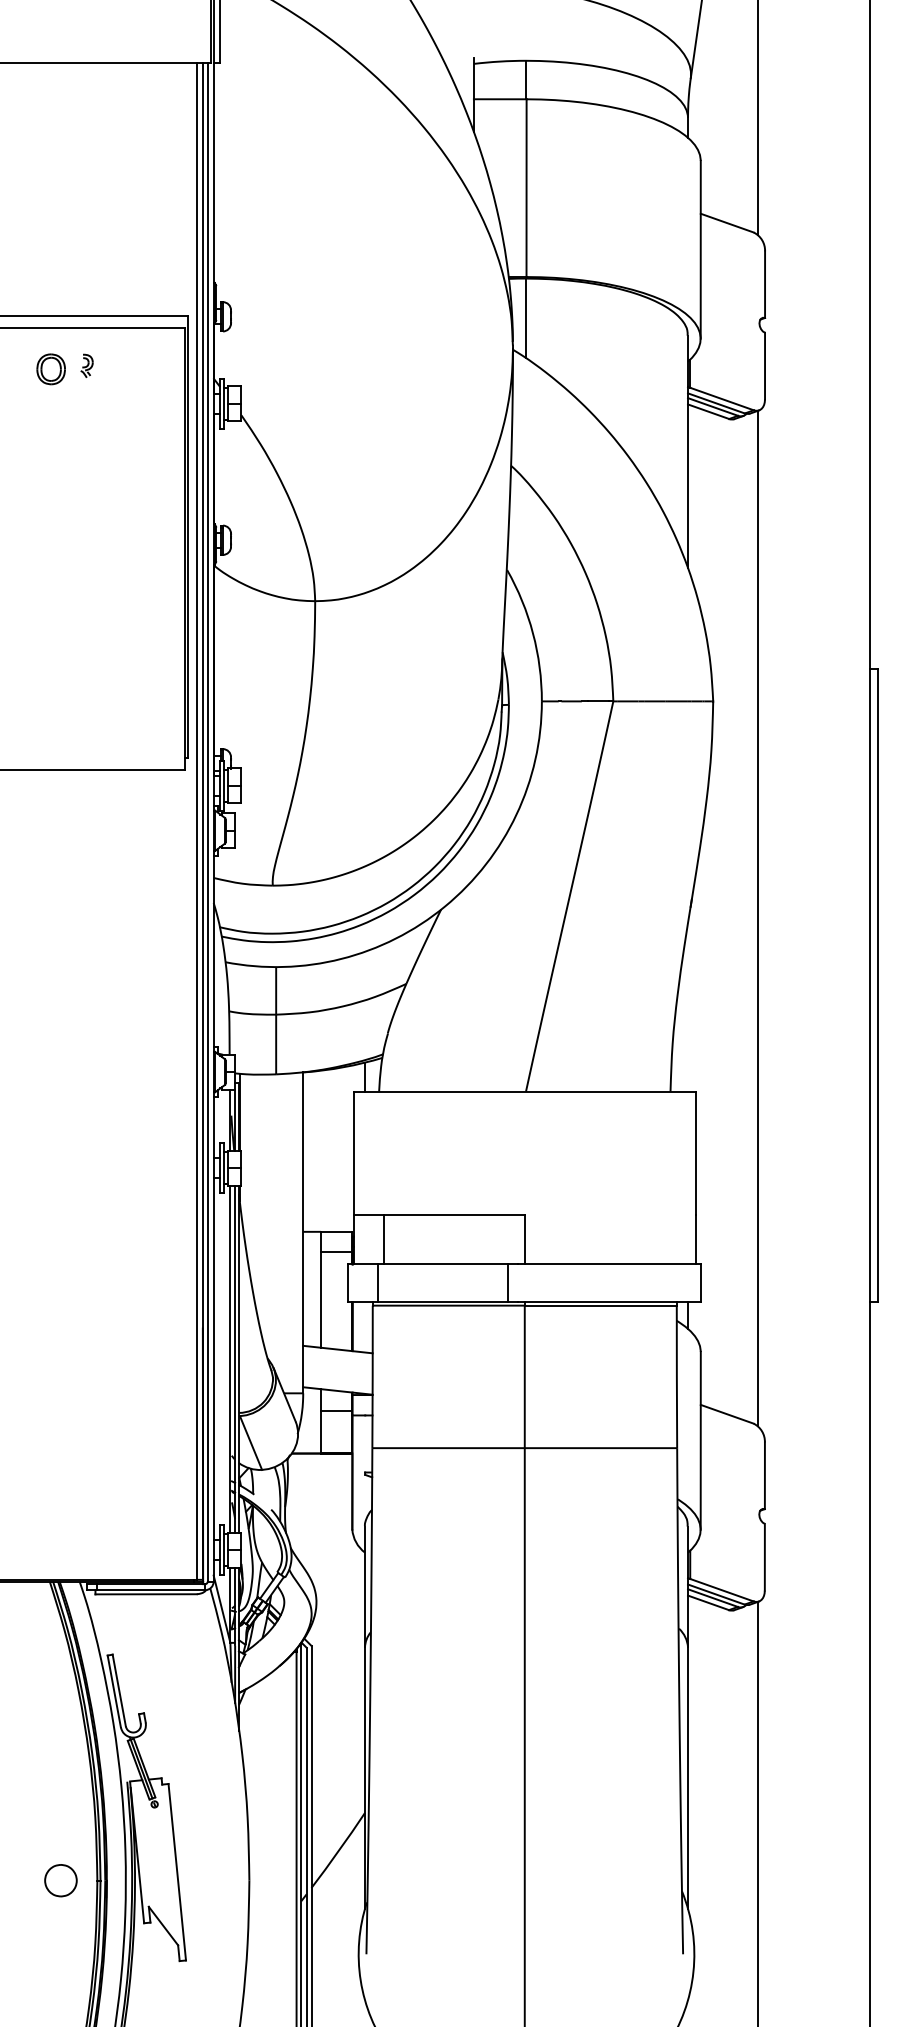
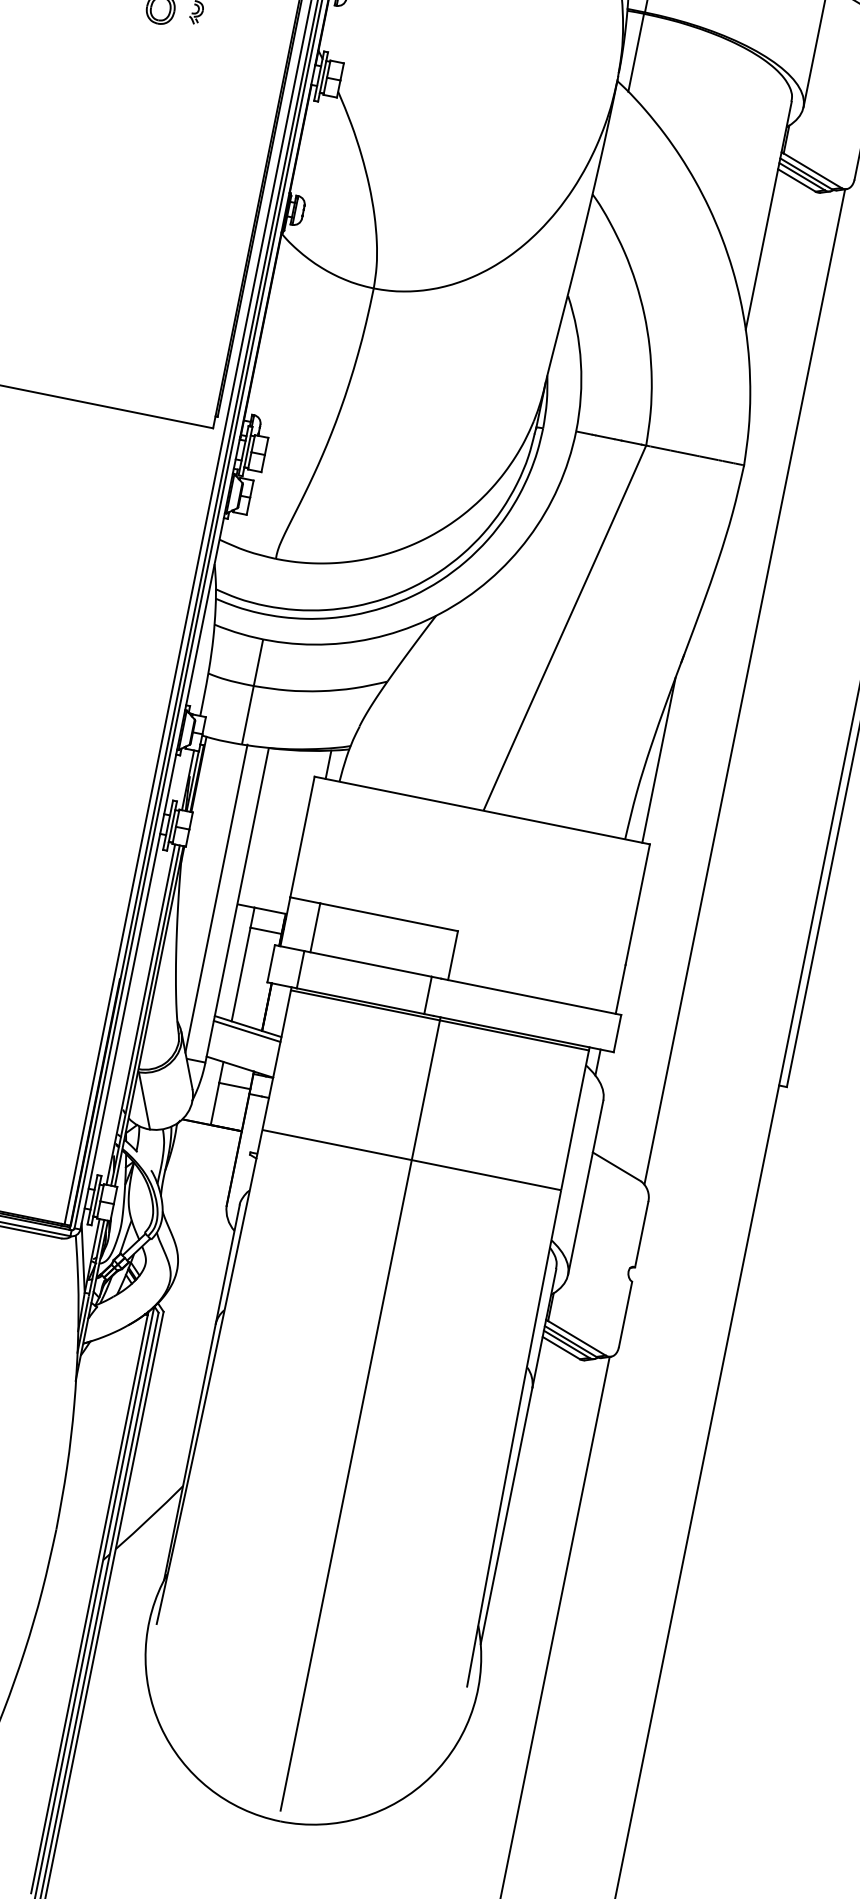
line: (688, 1007) -> (659, 760), added
line: (281, 1230) -> (216, 898), added
line: (337, 1354) -> (246, 1031), added

